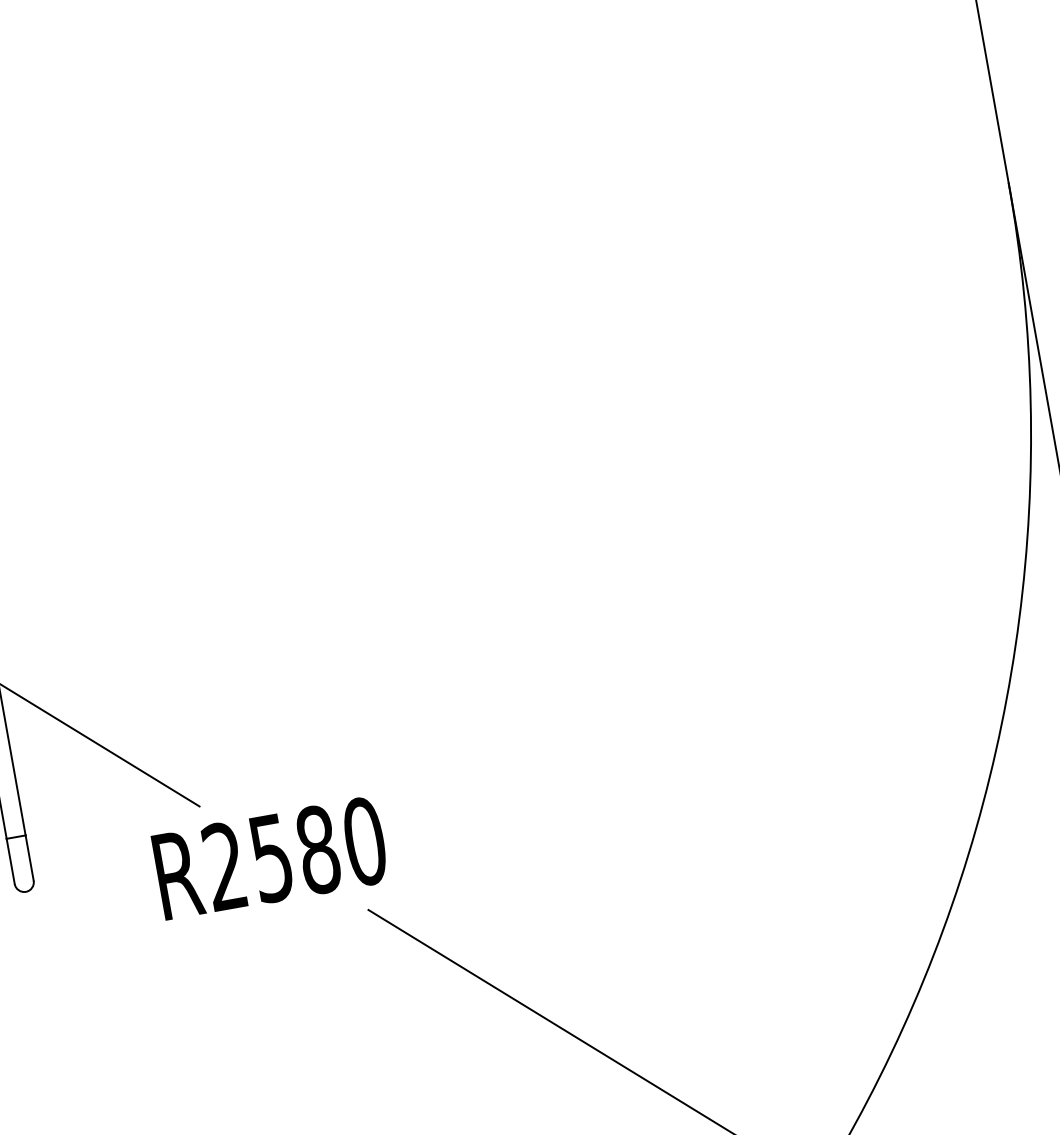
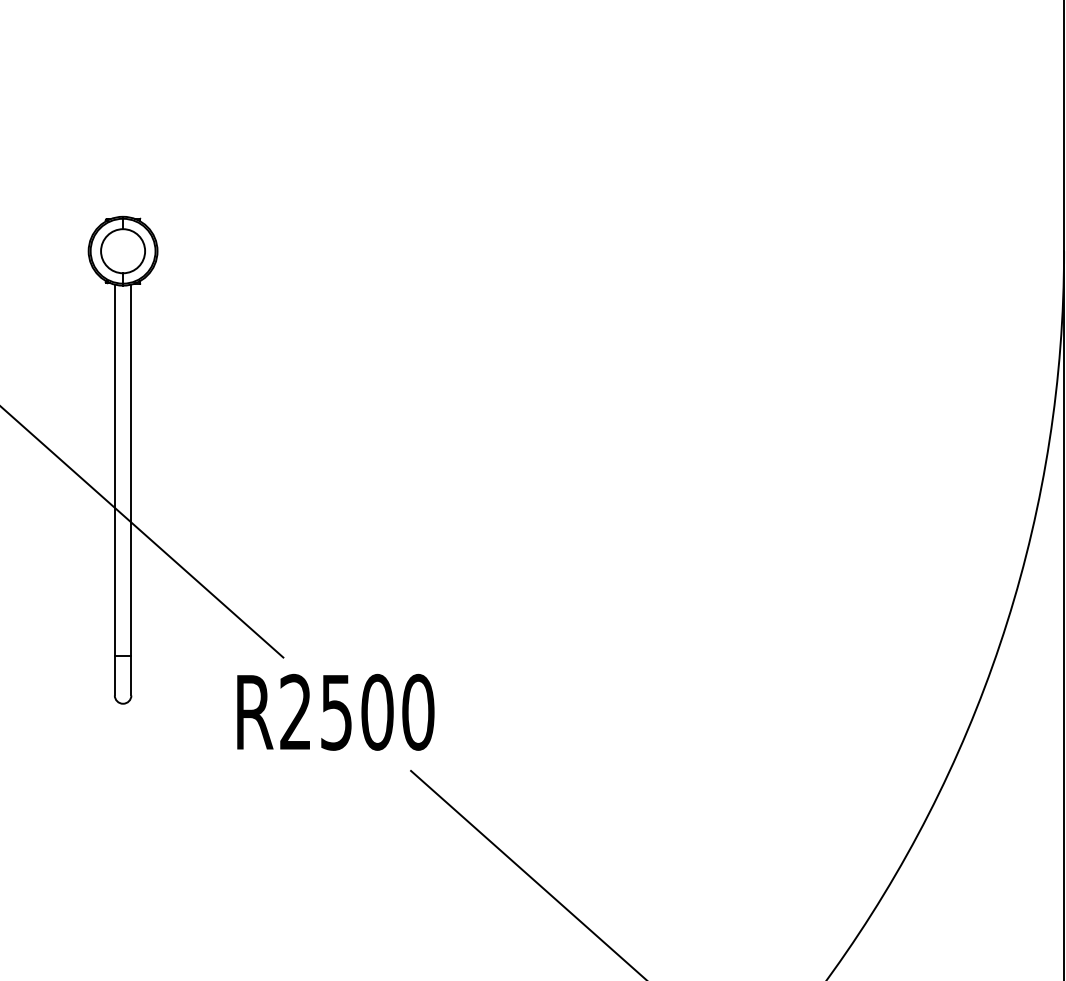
text: (318, 850) -> (377, 712), R2580 -> R2500

